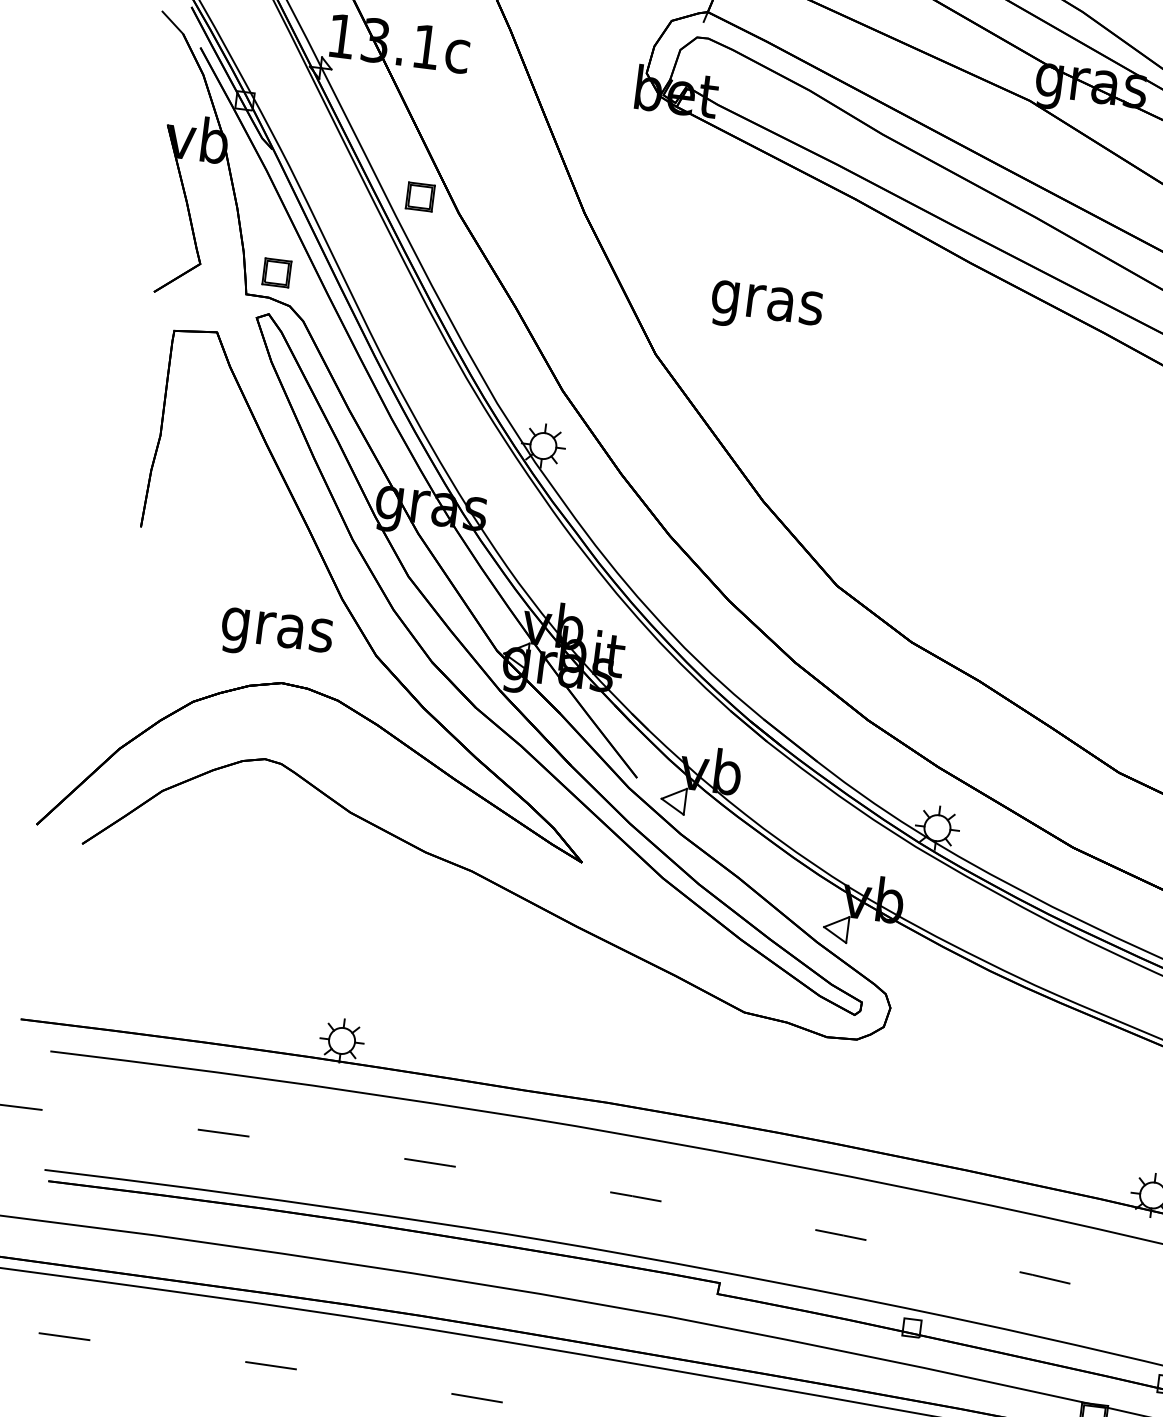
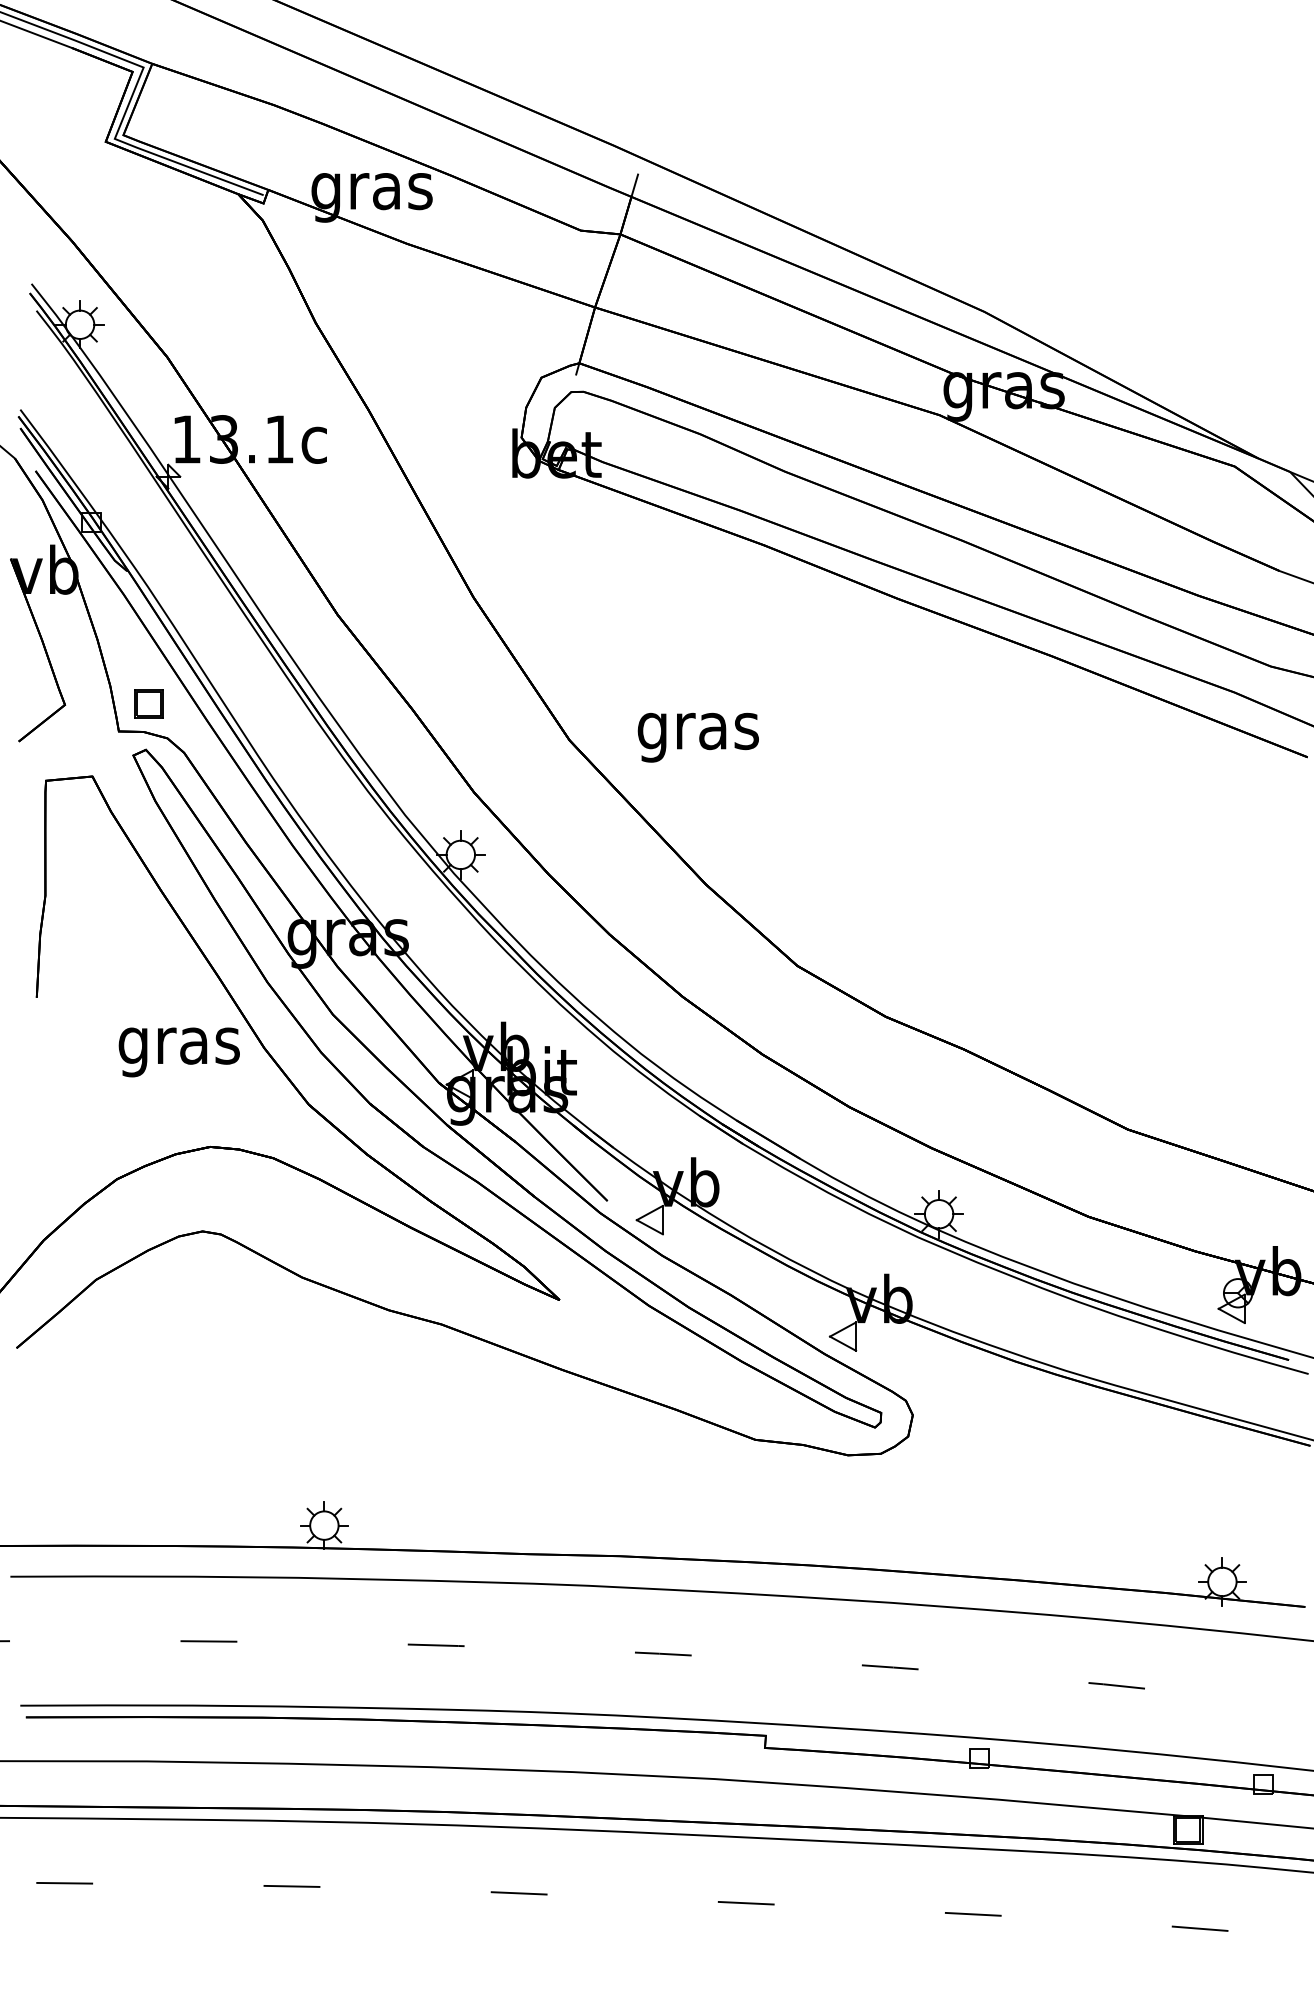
part: (420, 197) -> (293, 602), removed
text: (765, 308) -> (697, 737), moved
text: (275, 635) -> (178, 1052), moved

